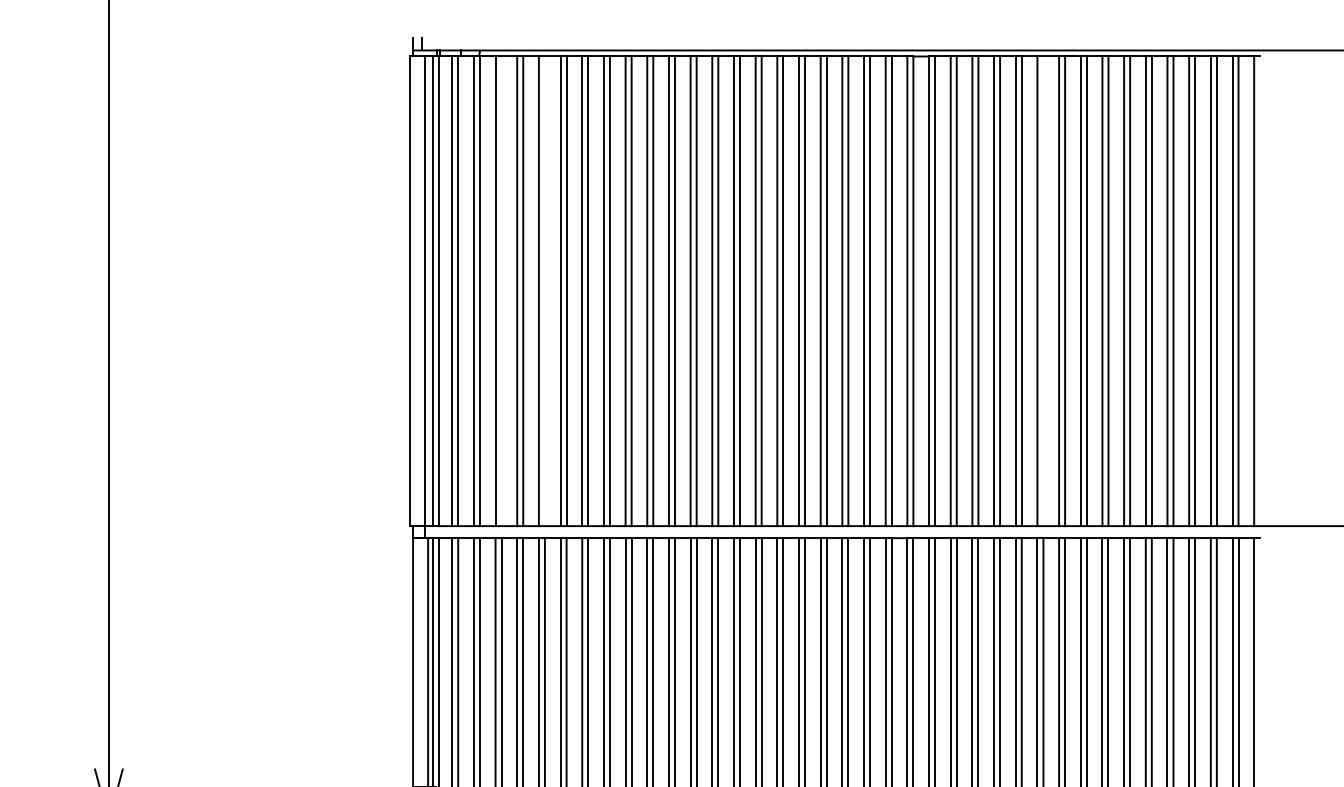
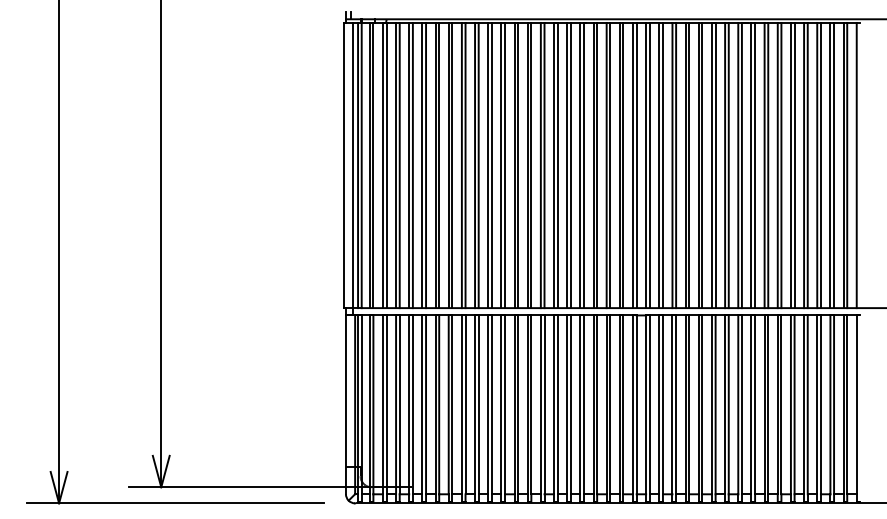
line: (501, 291) -> (399, 165), added
line: (545, 291) -> (426, 165), added
line: (1042, 291) -> (728, 165), added

